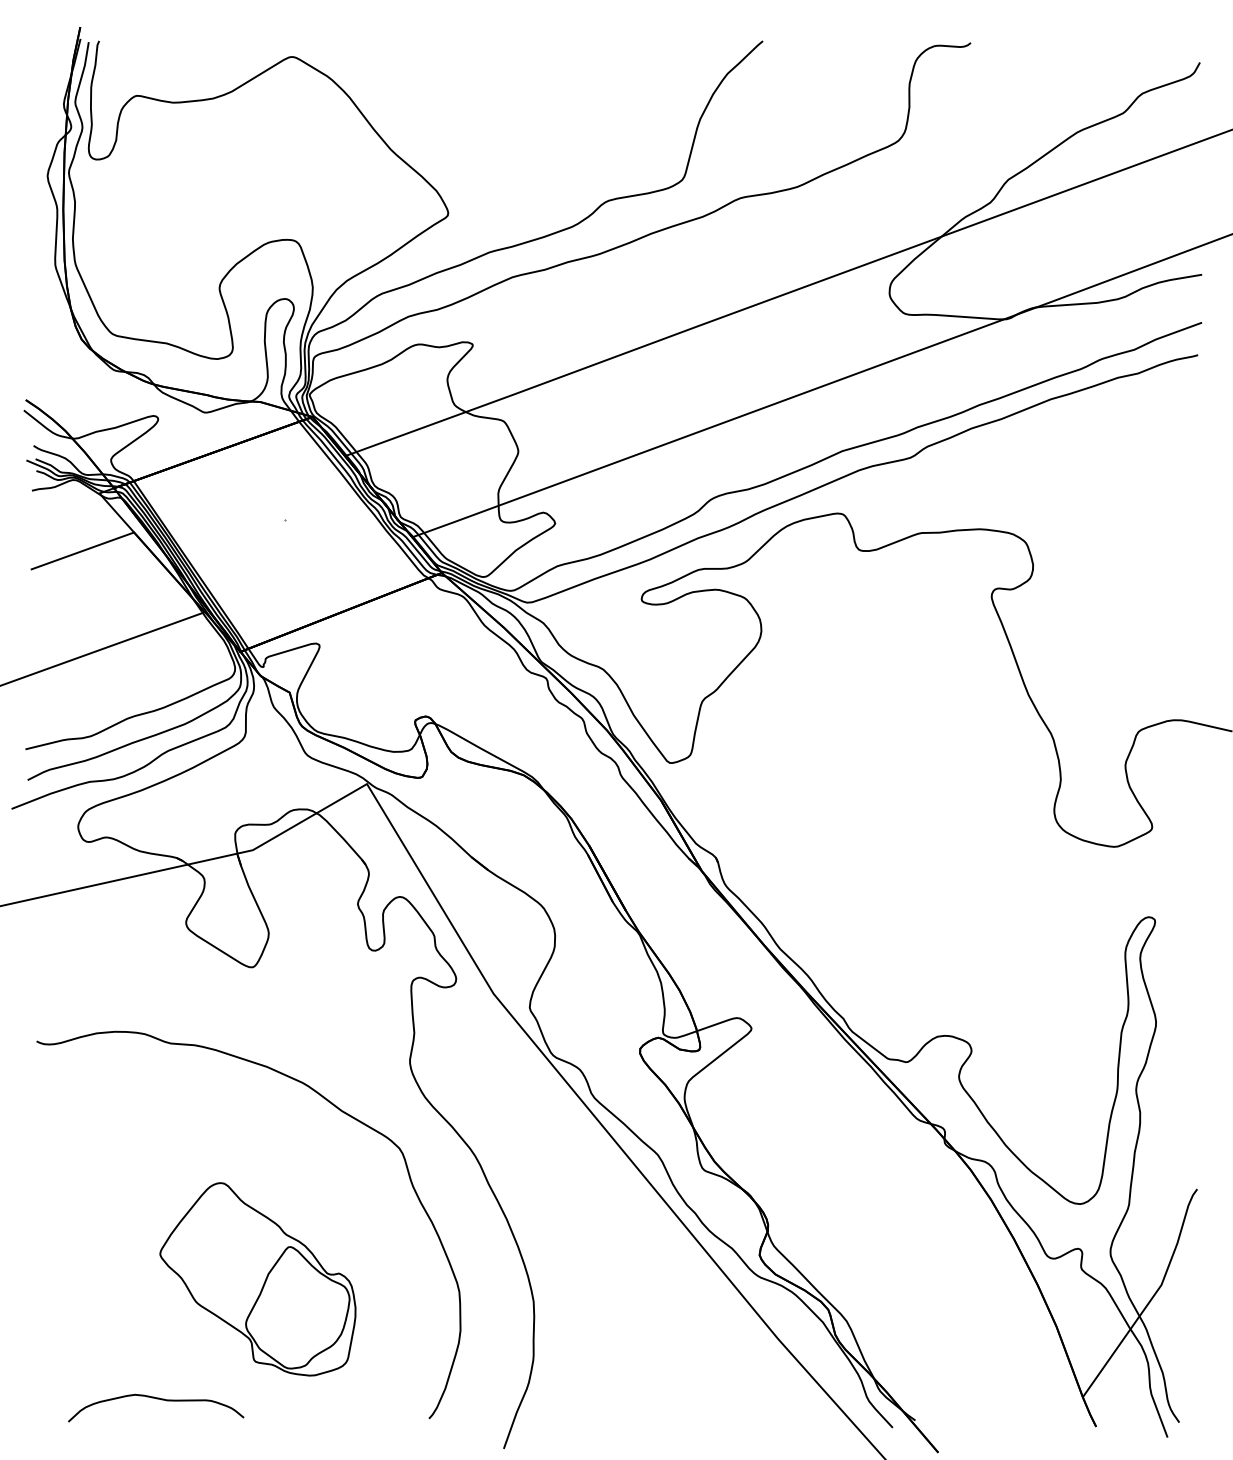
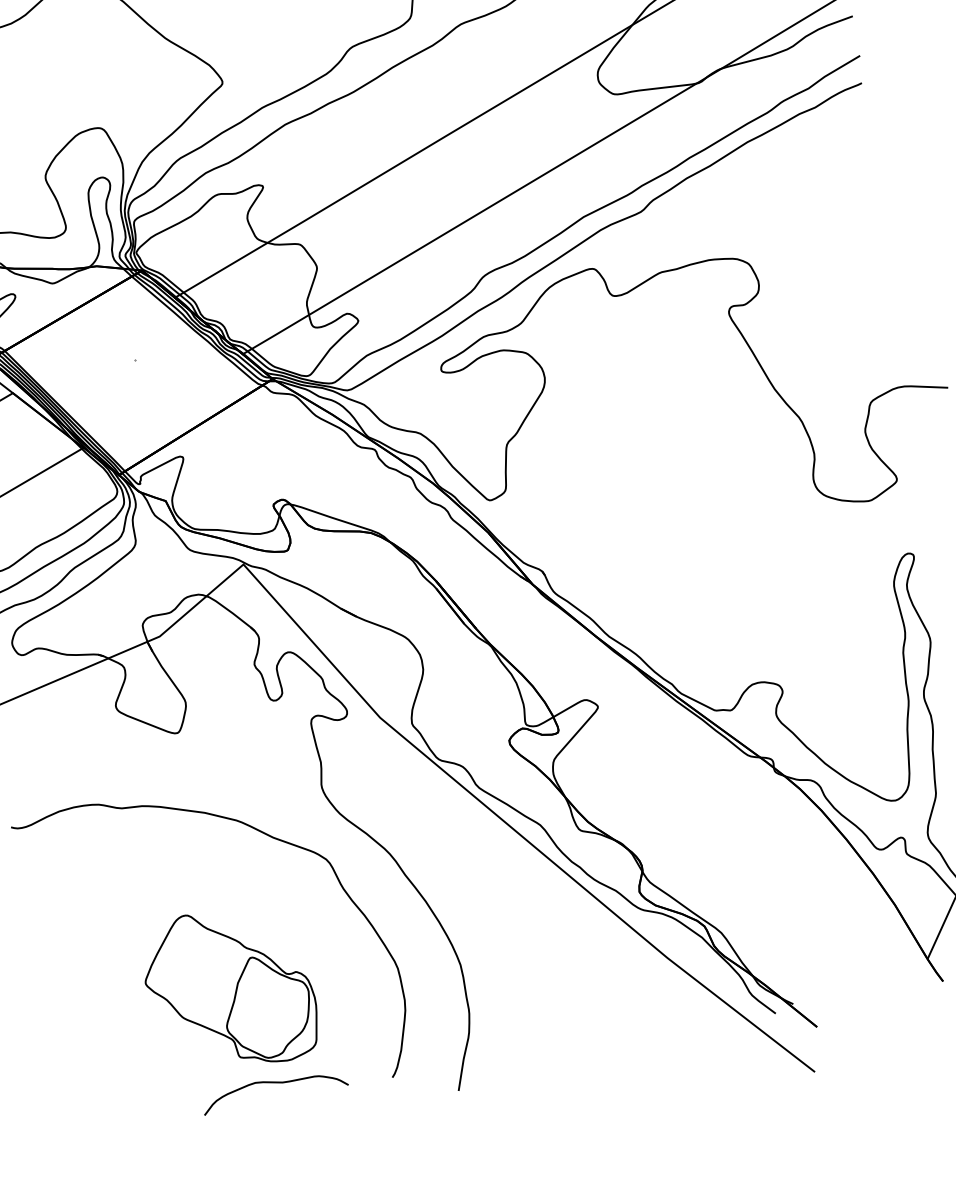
curve: (156, 1399) -> (273, 1083), moved

